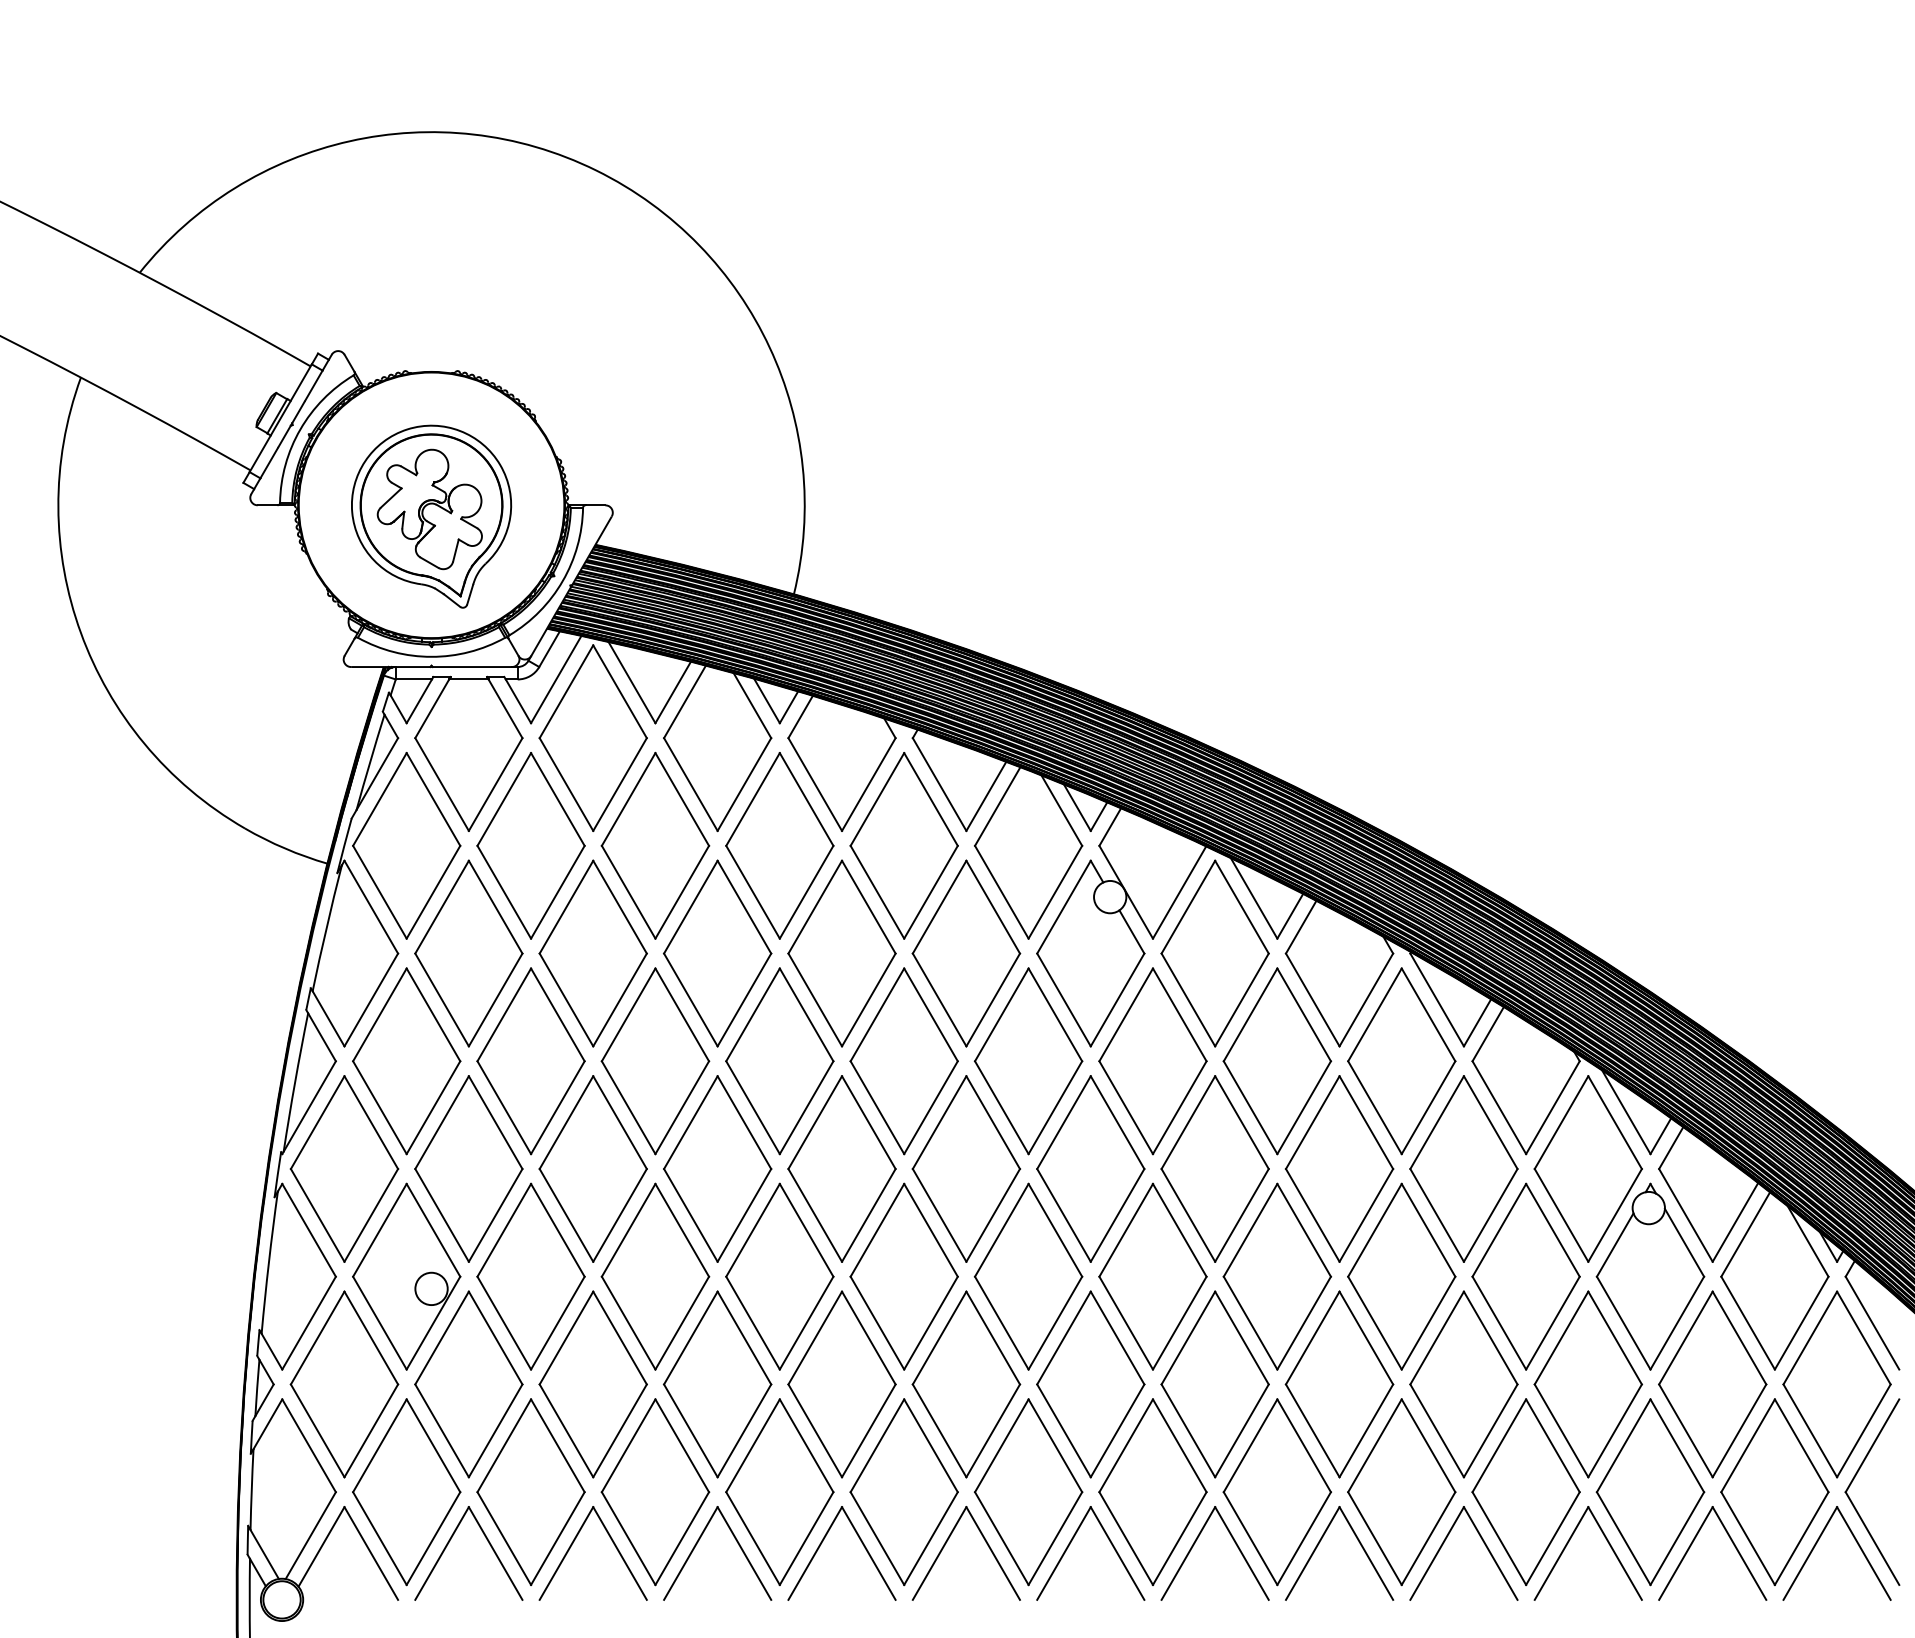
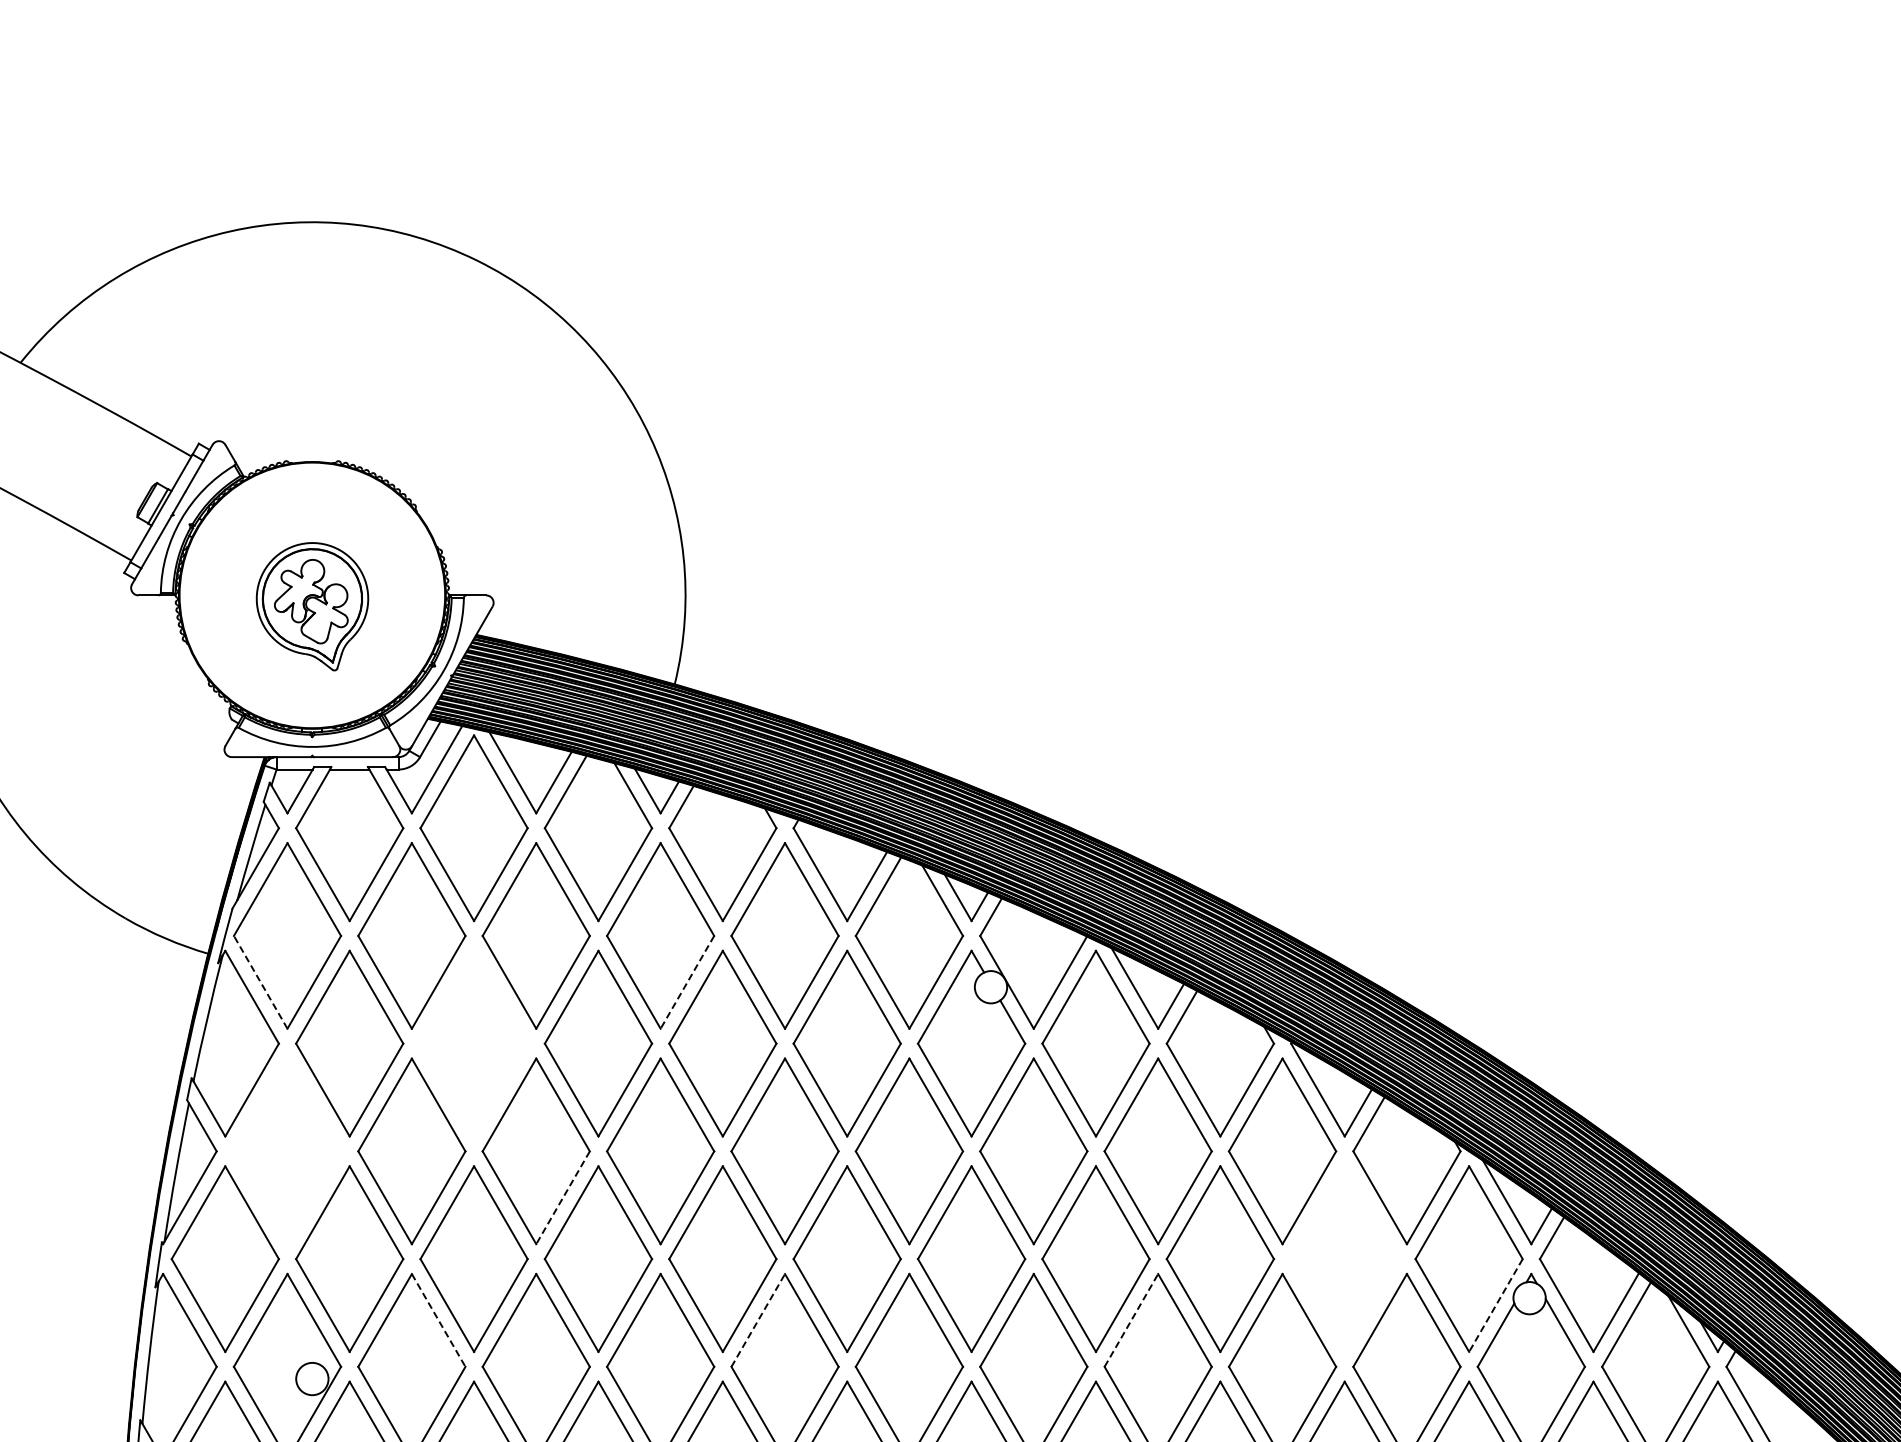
part: (431, 516) -> (312, 606), size x0.7
line: (379, 892) -> (260, 982), solid -> dashed
line: (806, 892) -> (687, 982), solid -> dashed
part: (592, 953) -> (473, 1043), removed
part: (406, 1061) -> (287, 1151), removed
line: (682, 1107) -> (563, 1197), solid -> dashed
part: (1463, 1168) -> (1344, 1258), removed
line: (1615, 1215) -> (1496, 1305), solid -> dashed
line: (557, 1230) -> (438, 1320), solid -> dashed
line: (877, 1230) -> (758, 1320), solid -> dashed
line: (1250, 1230) -> (1131, 1320), solid -> dashed

